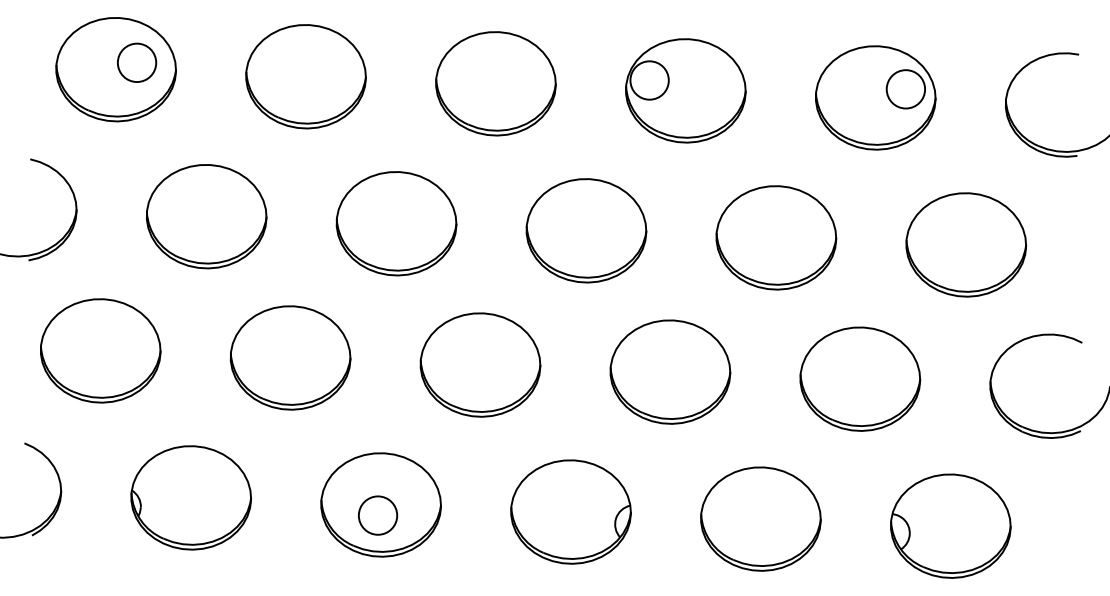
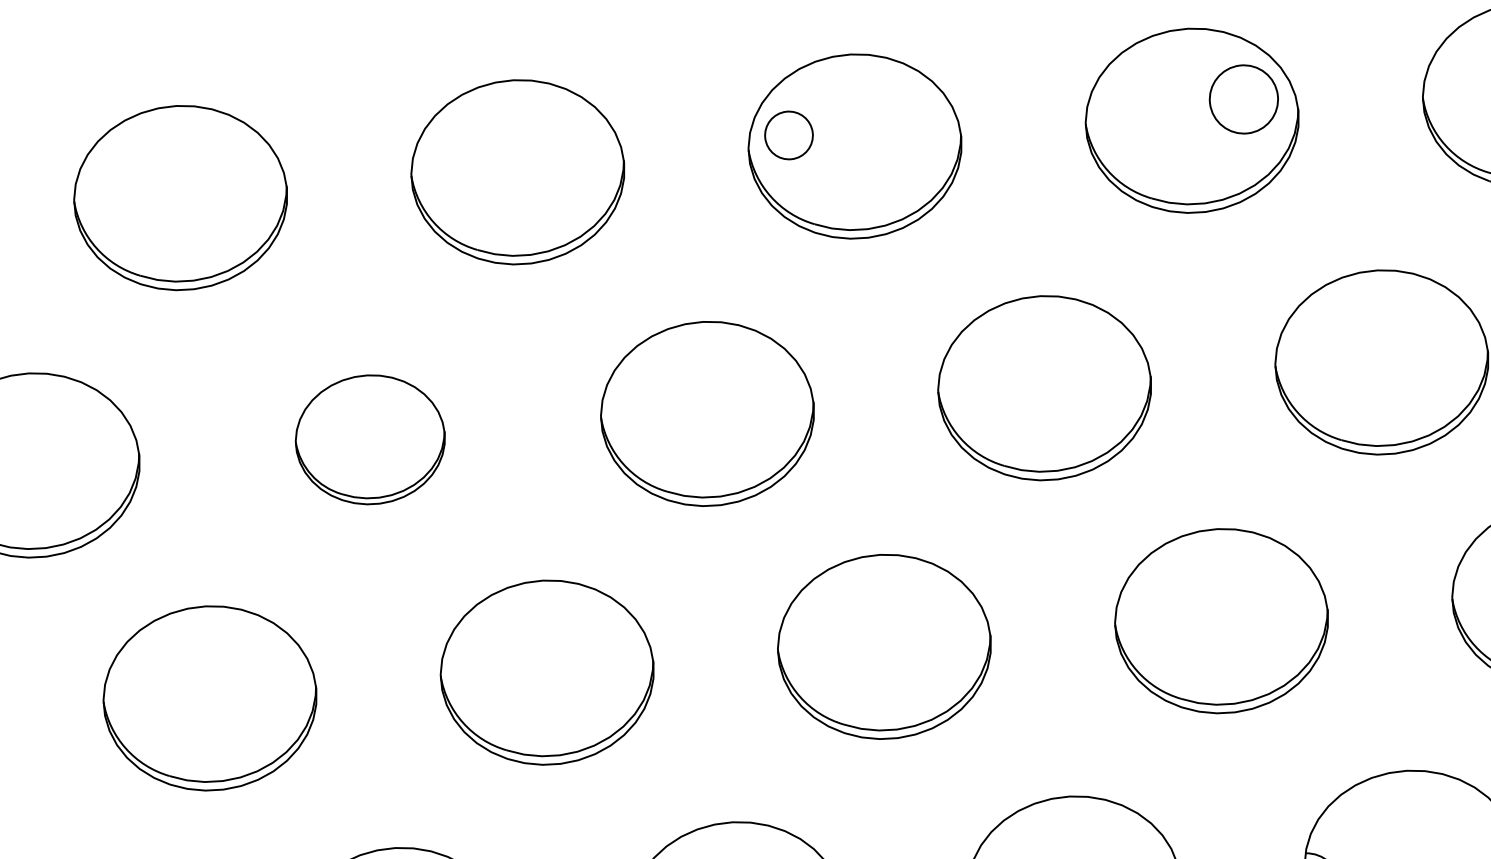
circle: (649, 80) -> (788, 135), size x0.7
part: (396, 223) -> (370, 439), size x0.7

